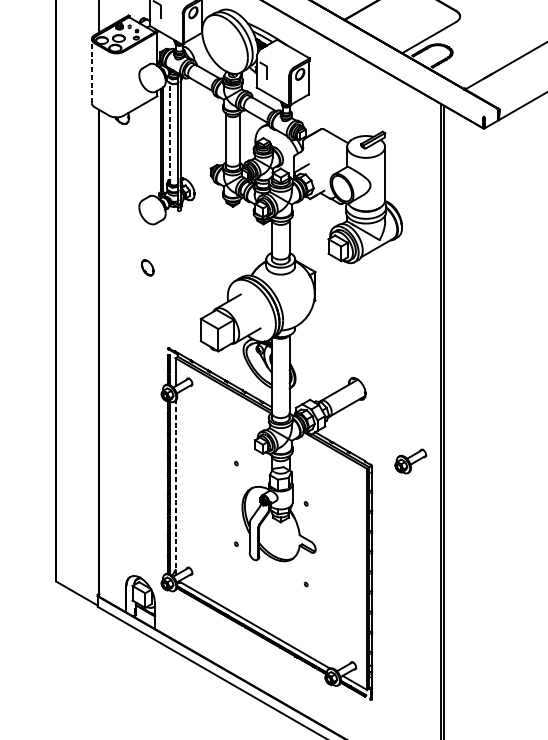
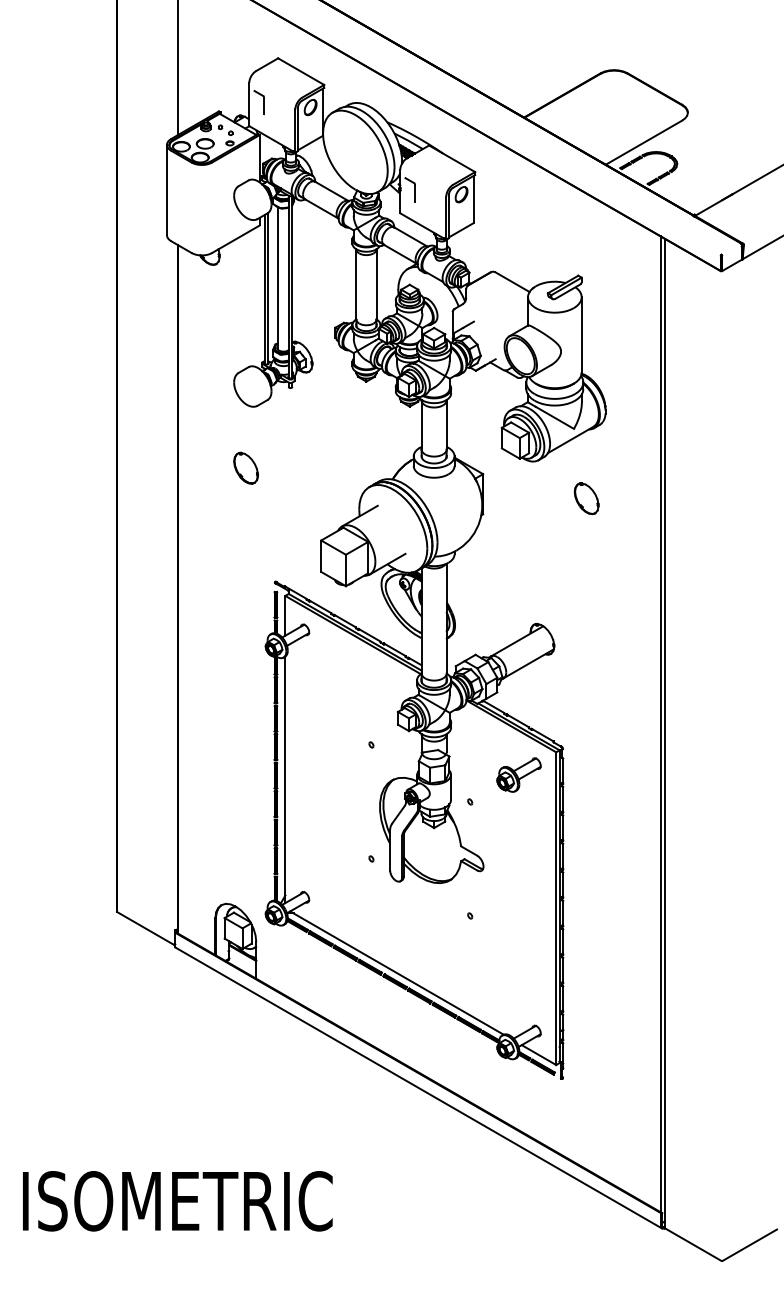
line: (92, 70) -> (167, 189), dashed -> solid
line: (169, 133) -> (277, 277), dashed -> solid
part: (147, 267) -> (245, 467), size x1.43
part: (388, 289) -> (586, 498), added
part: (410, 461) -> (518, 774), moved
line: (175, 488) -> (285, 779), dashed -> solid

